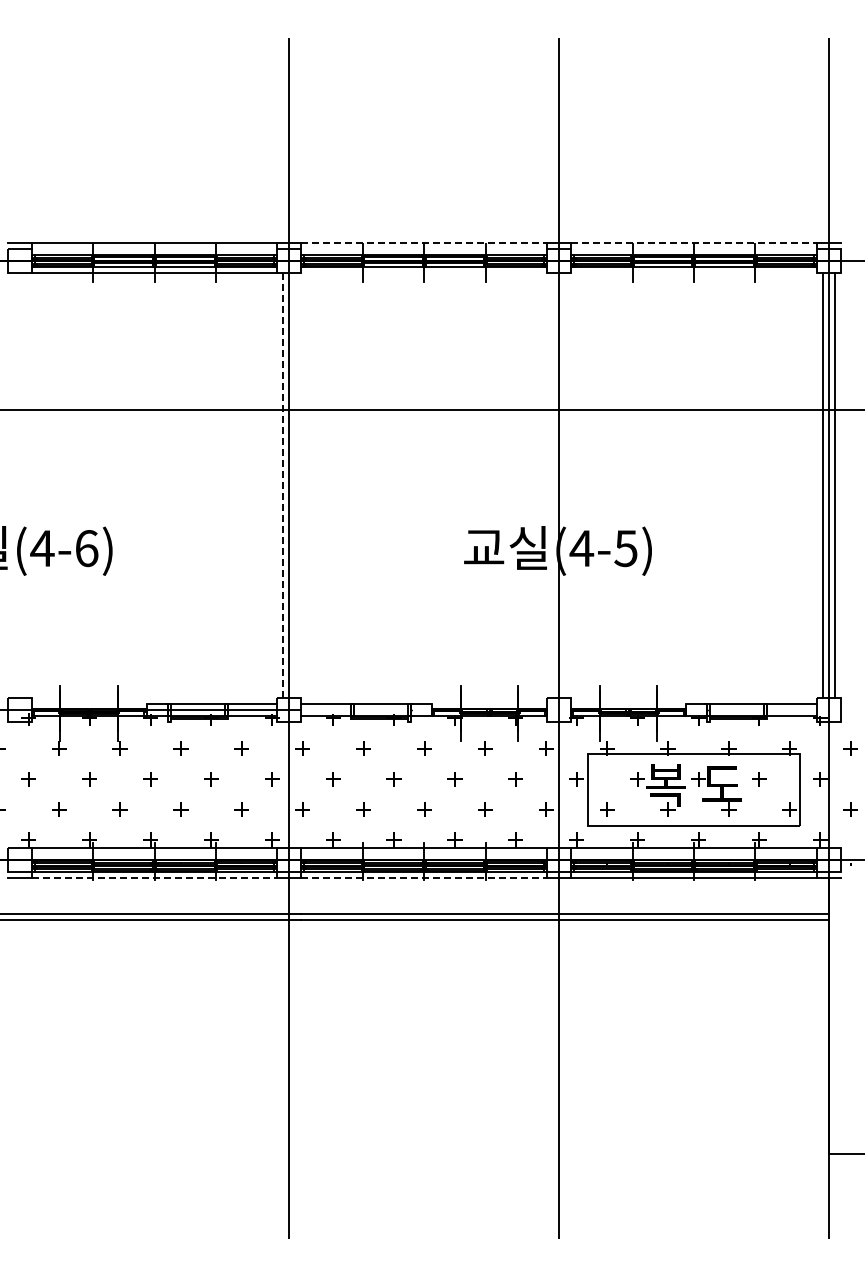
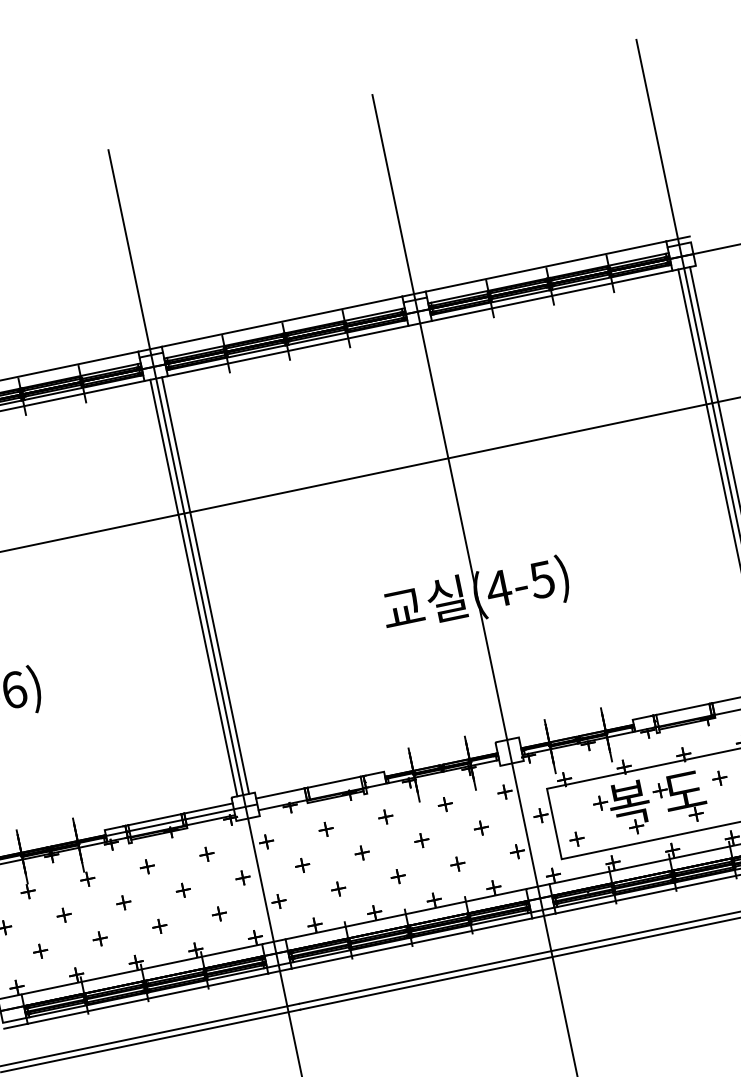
line: (424, 242) -> (282, 321), dashed -> solid
line: (693, 242) -> (545, 266), dashed -> solid
line: (424, 272) -> (288, 350), added
line: (693, 272) -> (551, 295), added
line: (283, 485) -> (193, 588), dashed -> solid
line: (295, 485) -> (205, 585), added
line: (154, 877) -> (147, 998), dashed -> solid
line: (424, 877) -> (412, 943), dashed -> solid

